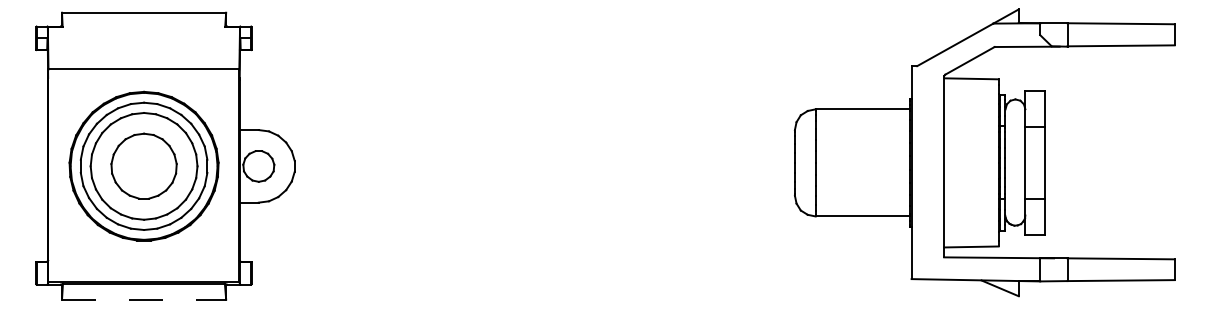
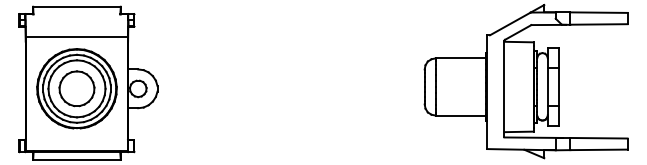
line: (145, 300) -> (77, 160), dashed -> solid

